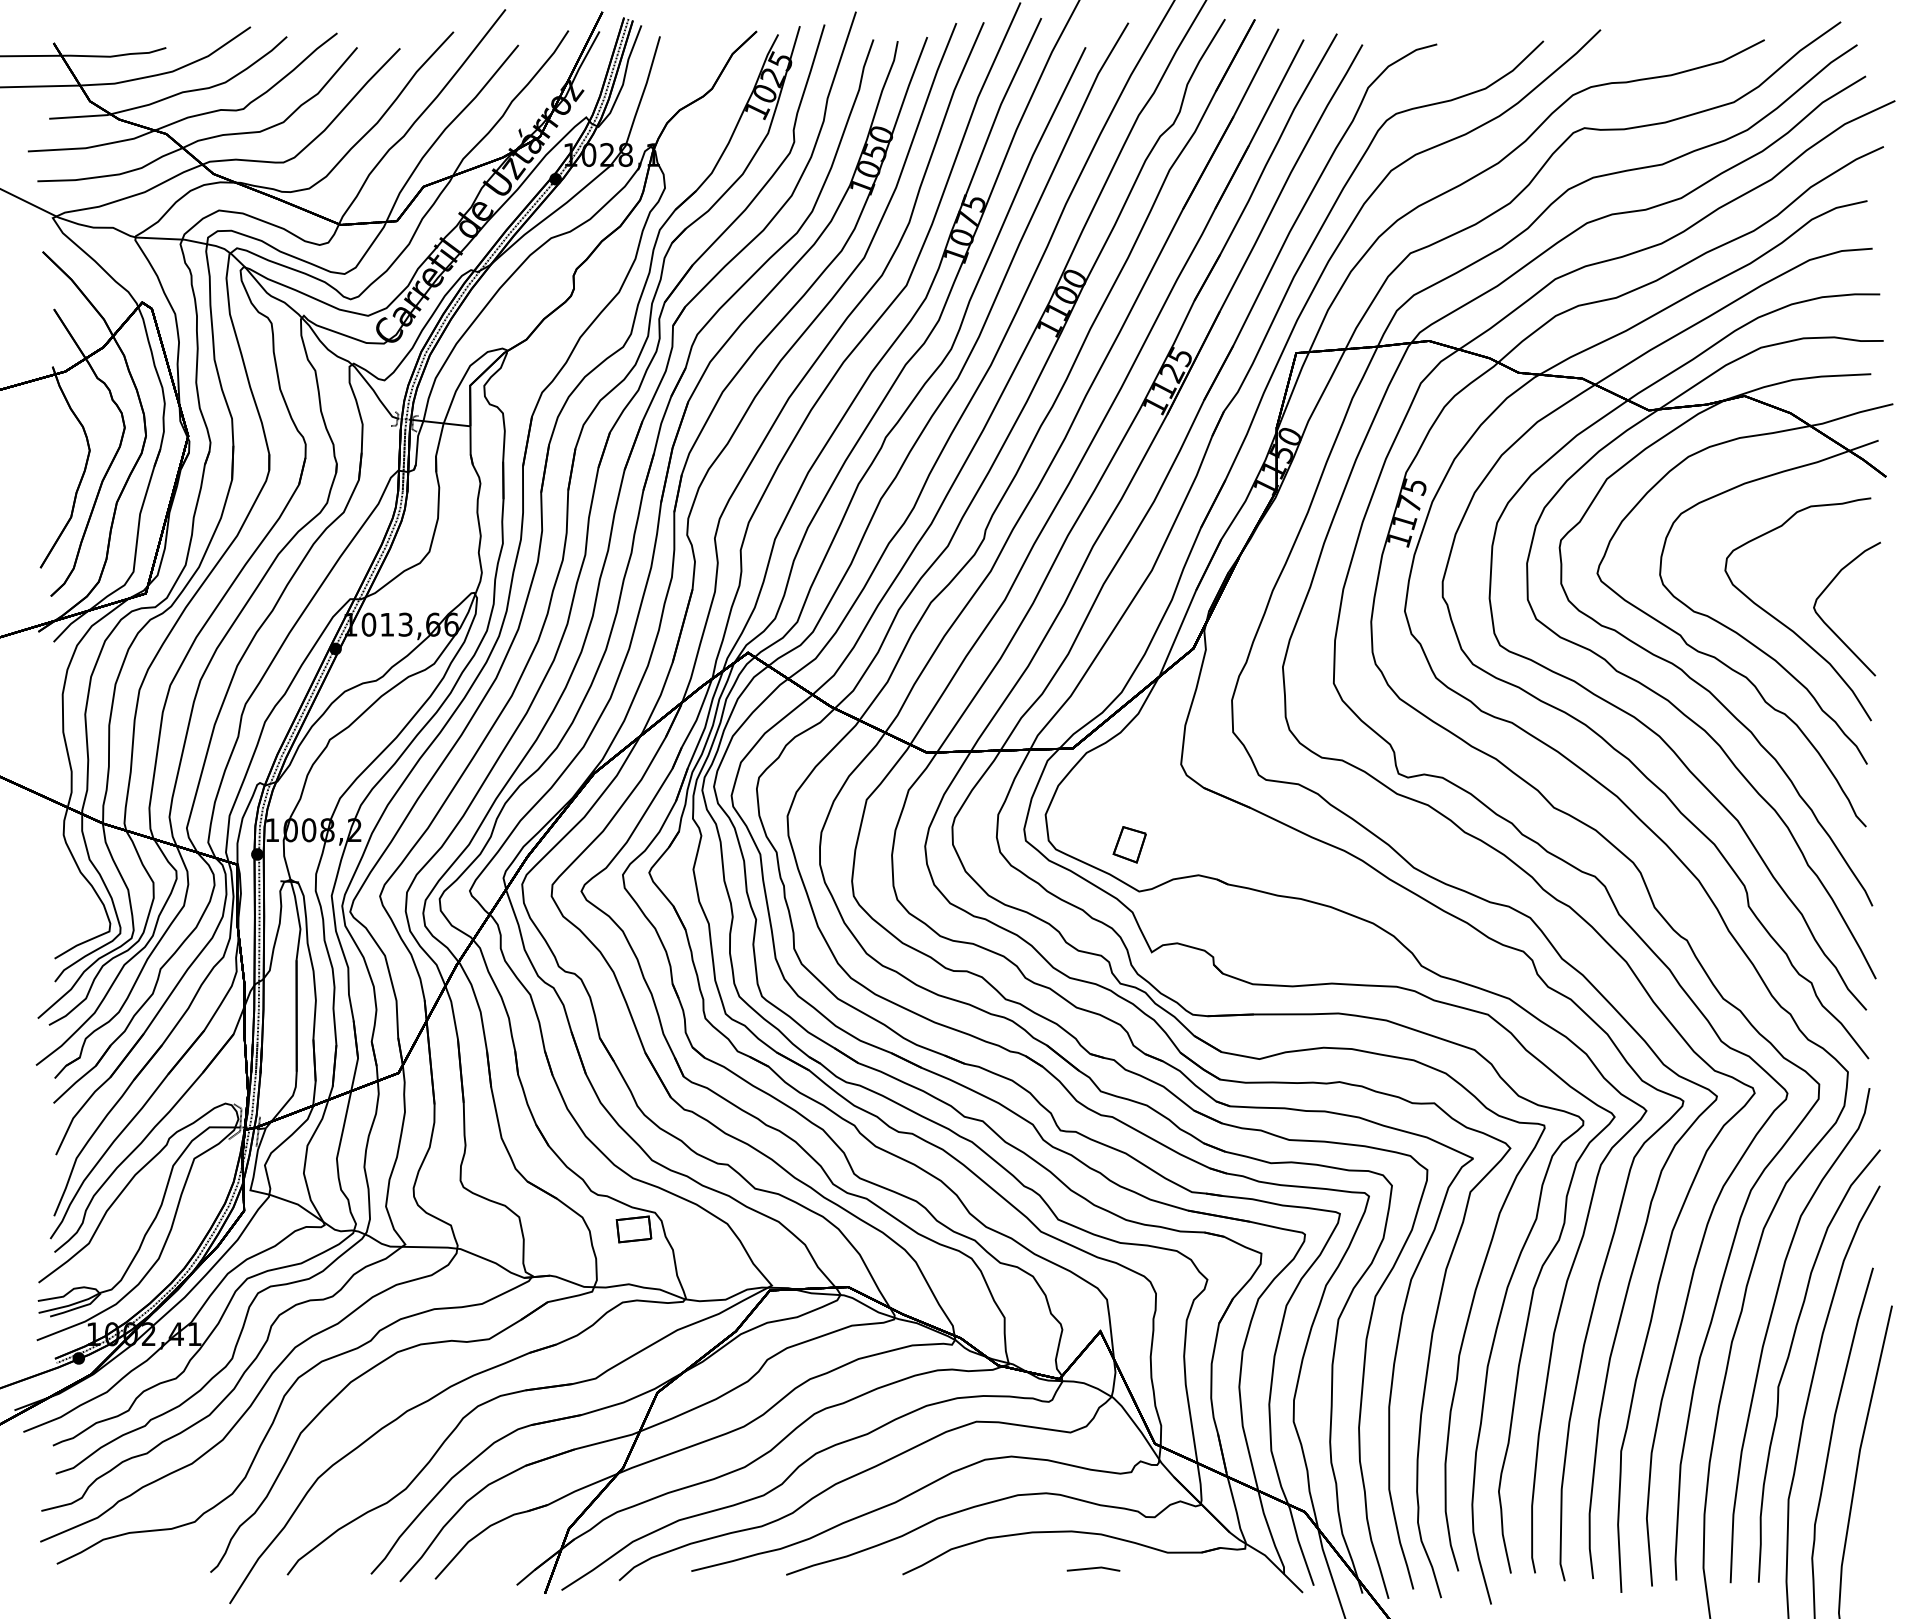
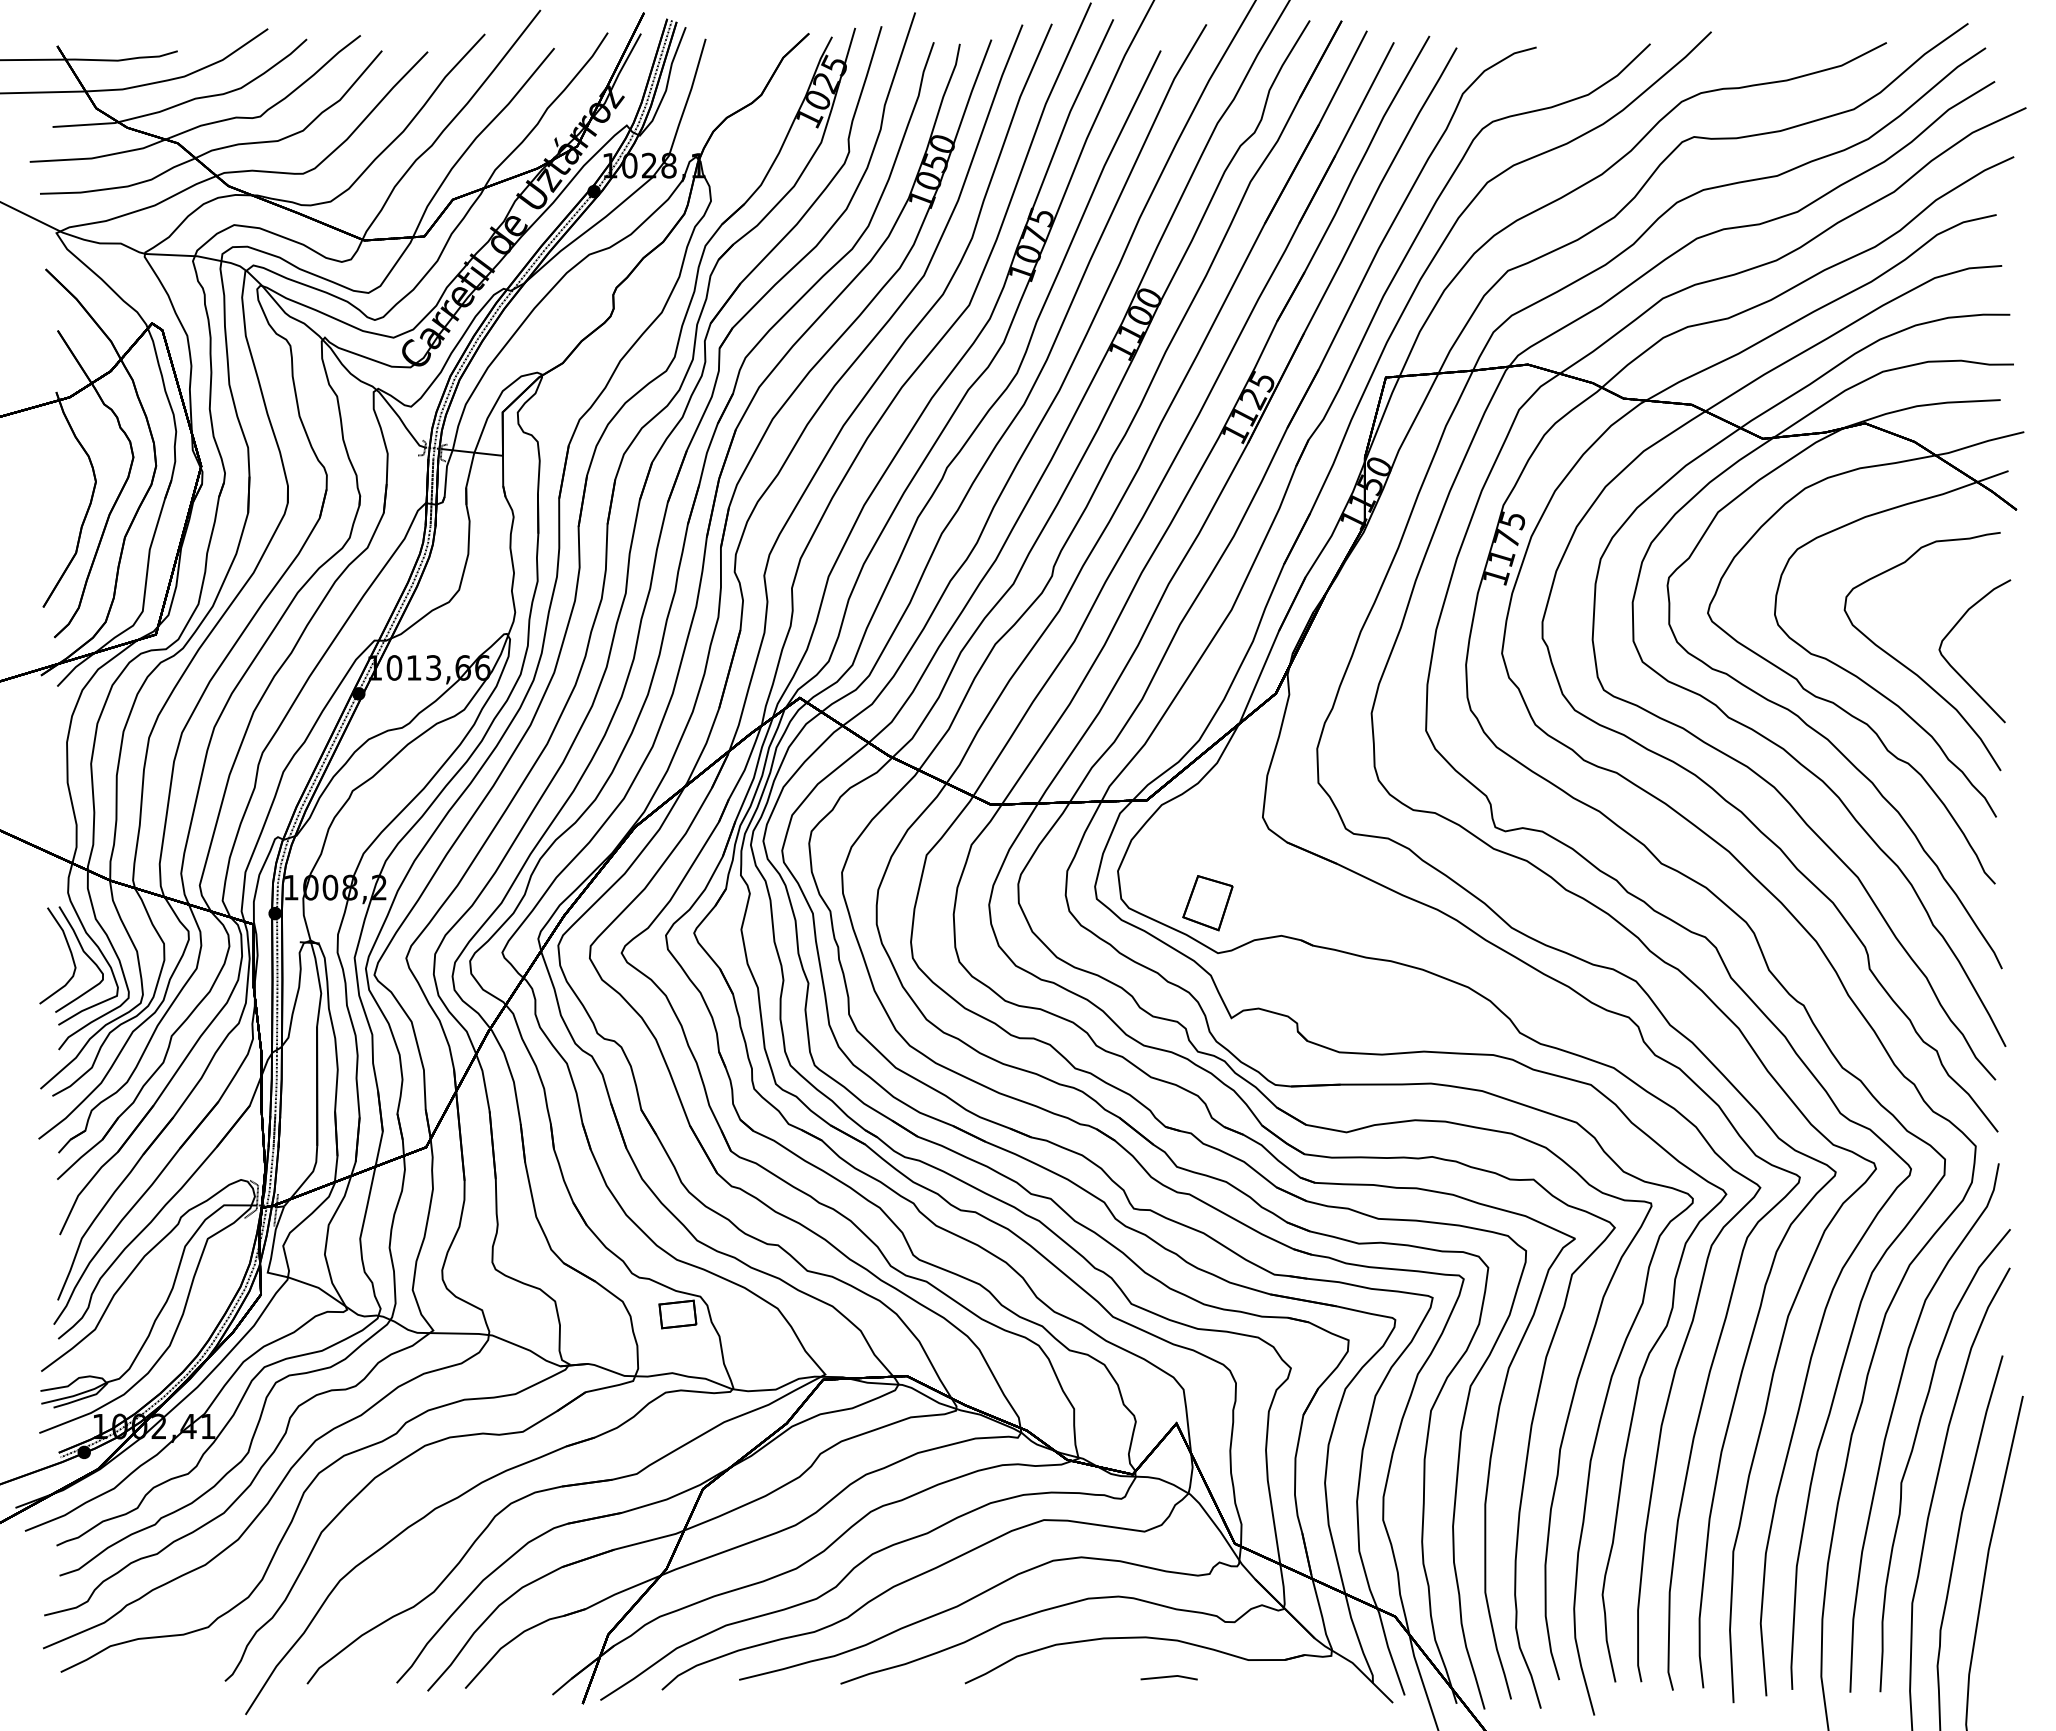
part: (1129, 845) -> (1207, 903), size x1.43
part: (66, 897) -> (71, 959), added

